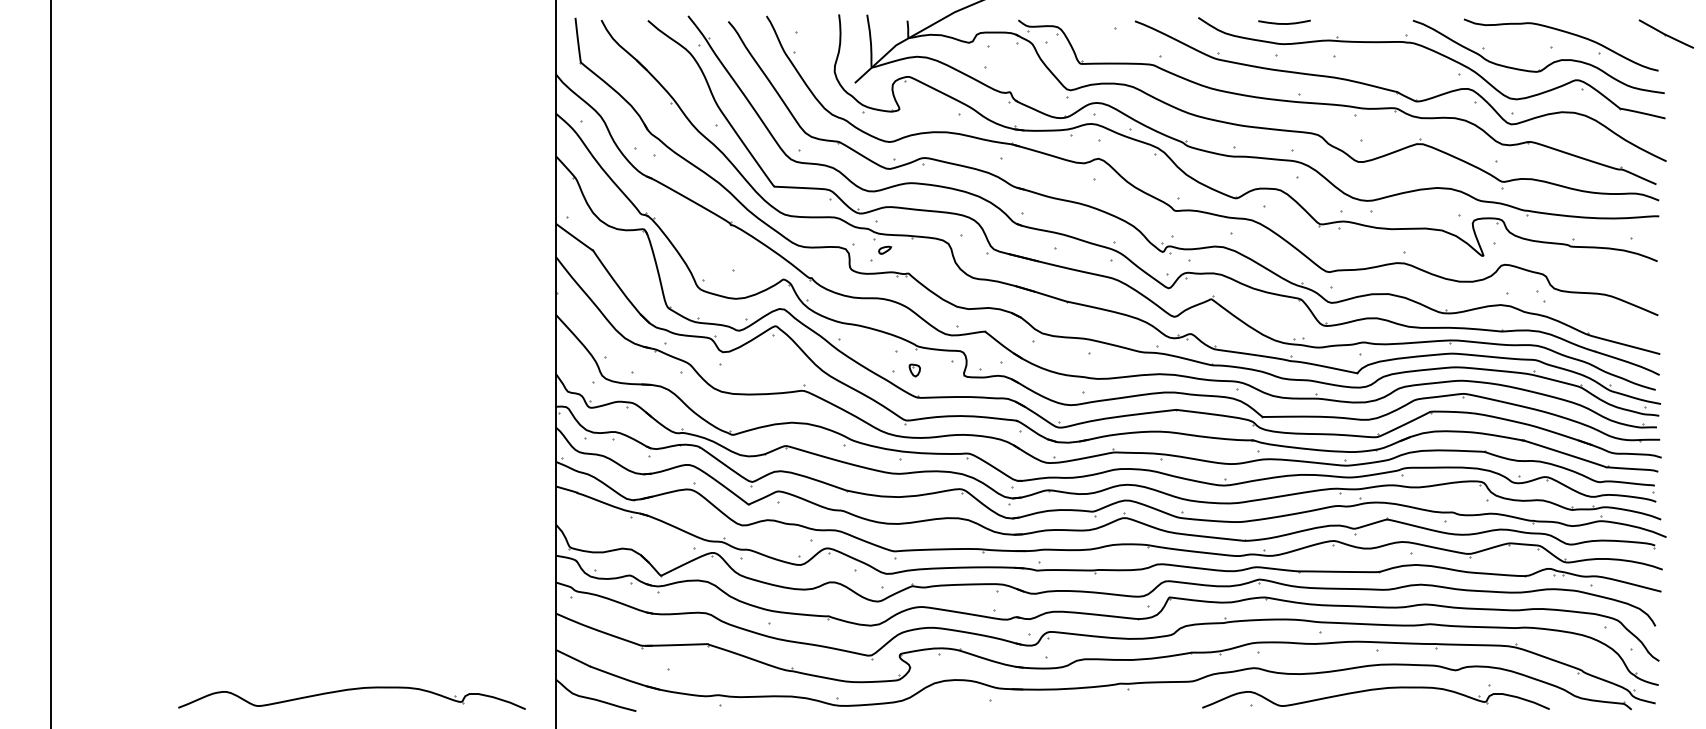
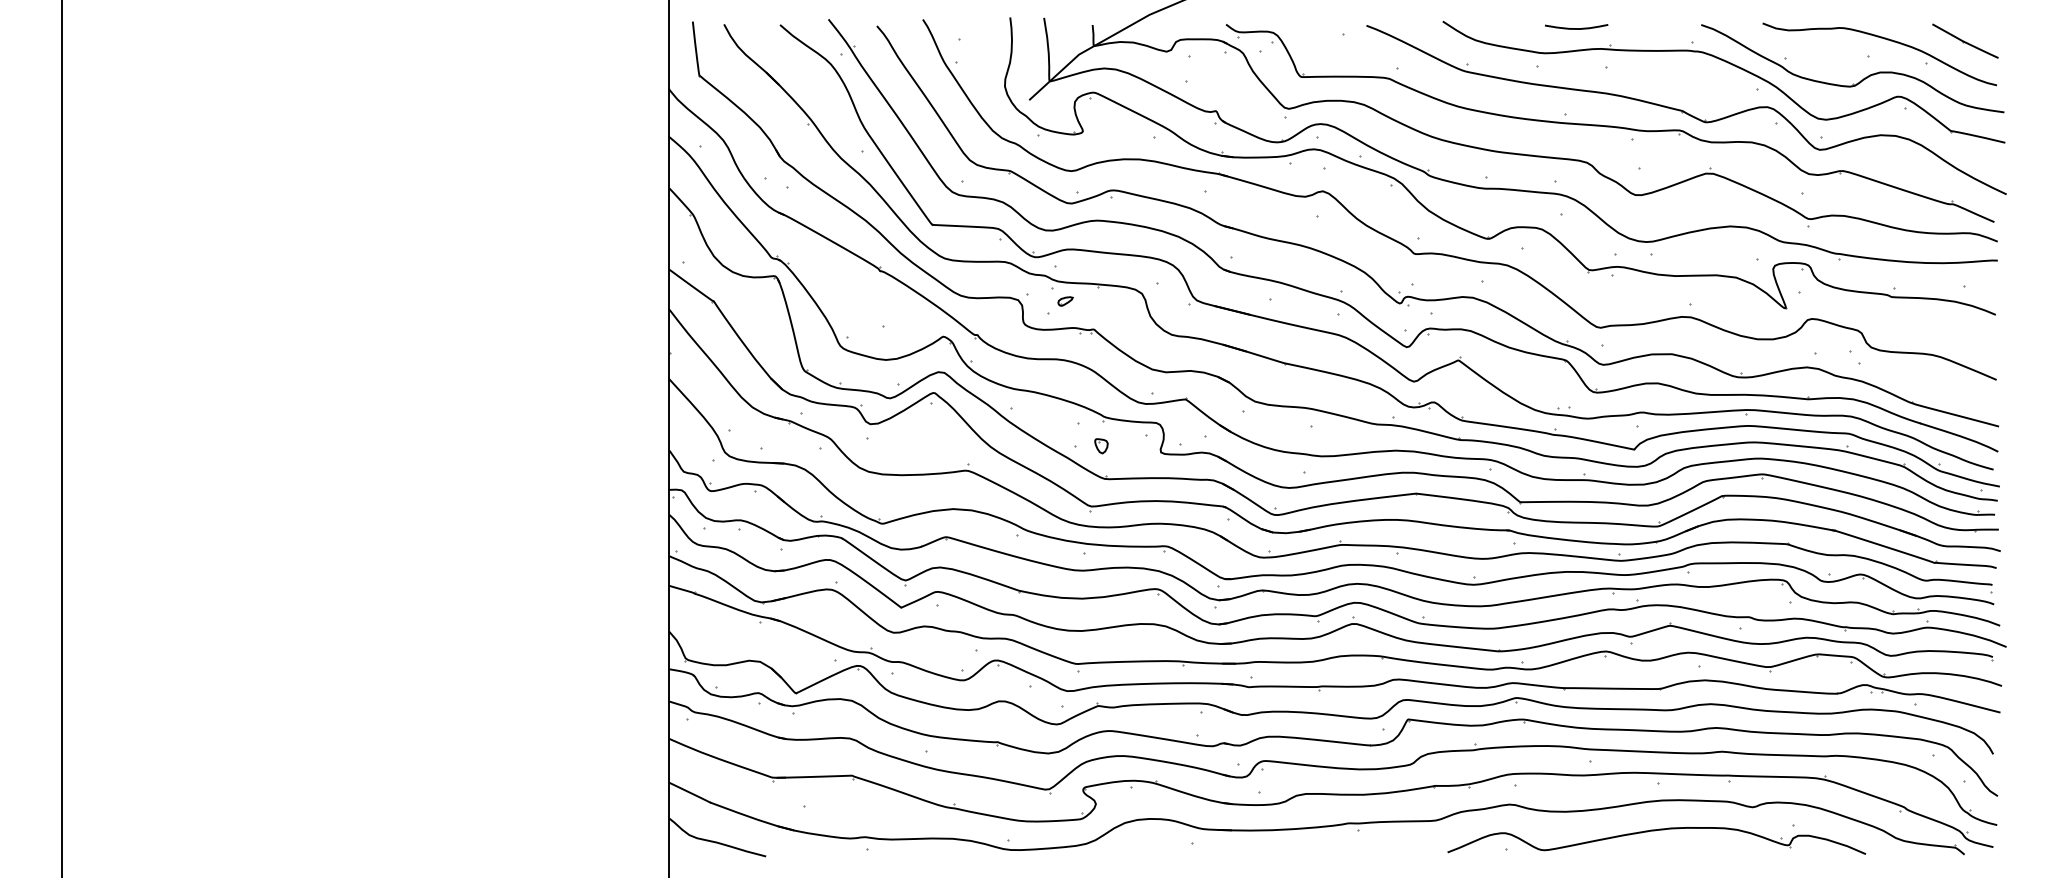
curve: (1284, 23) -> (1576, 28), moved
part: (1666, 33) -> (1965, 40), moved
part: (350, 690) -> (422, 831), removed

